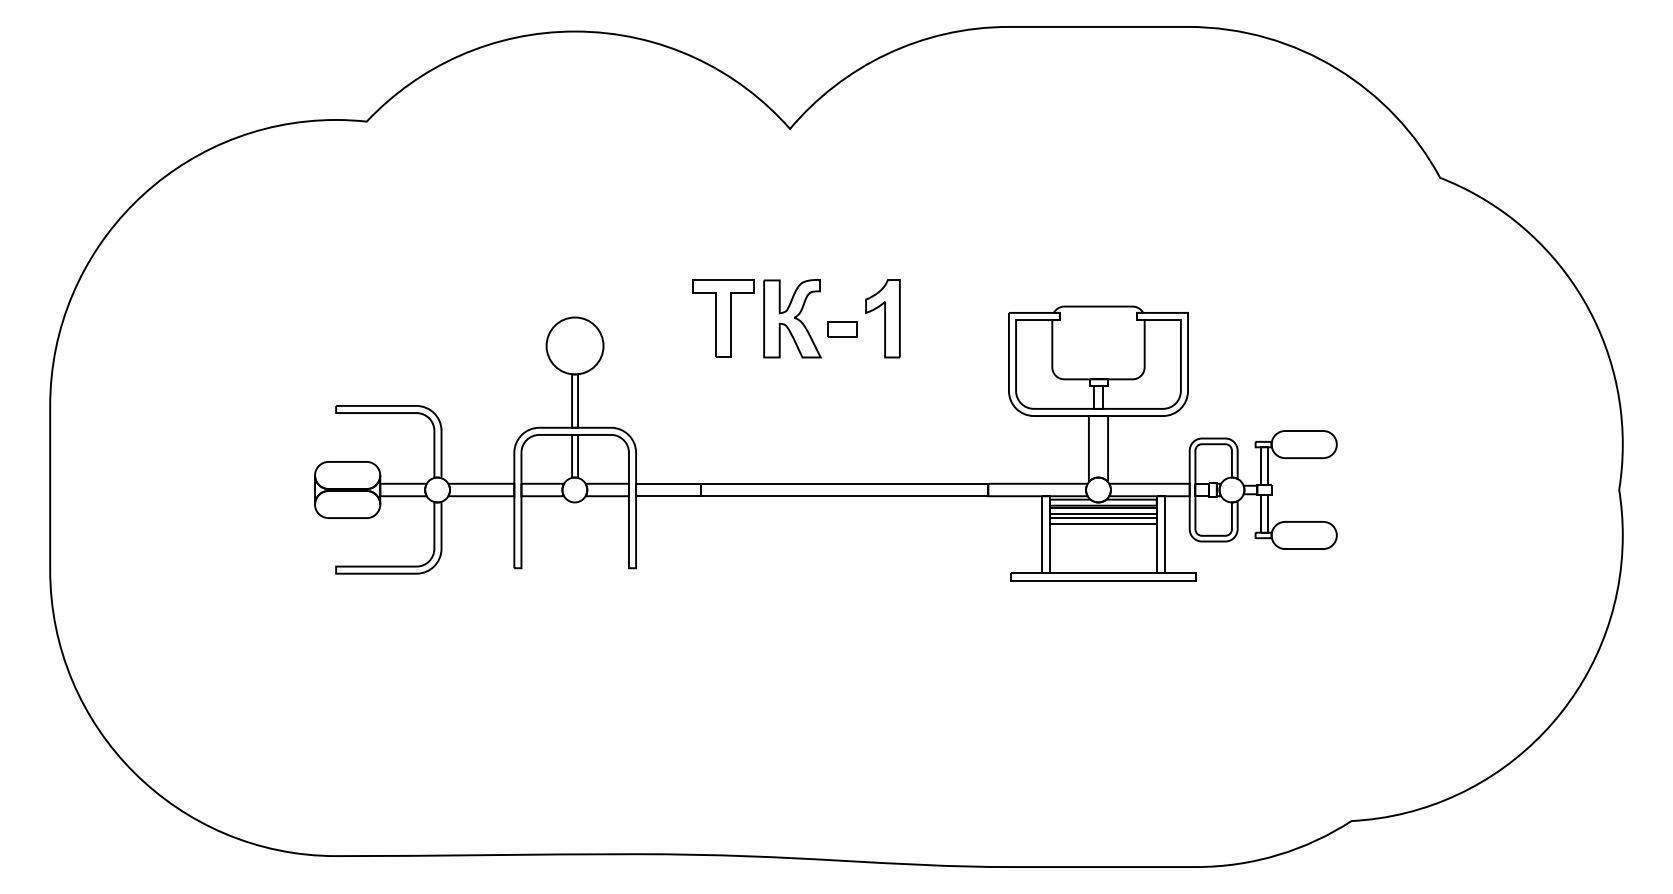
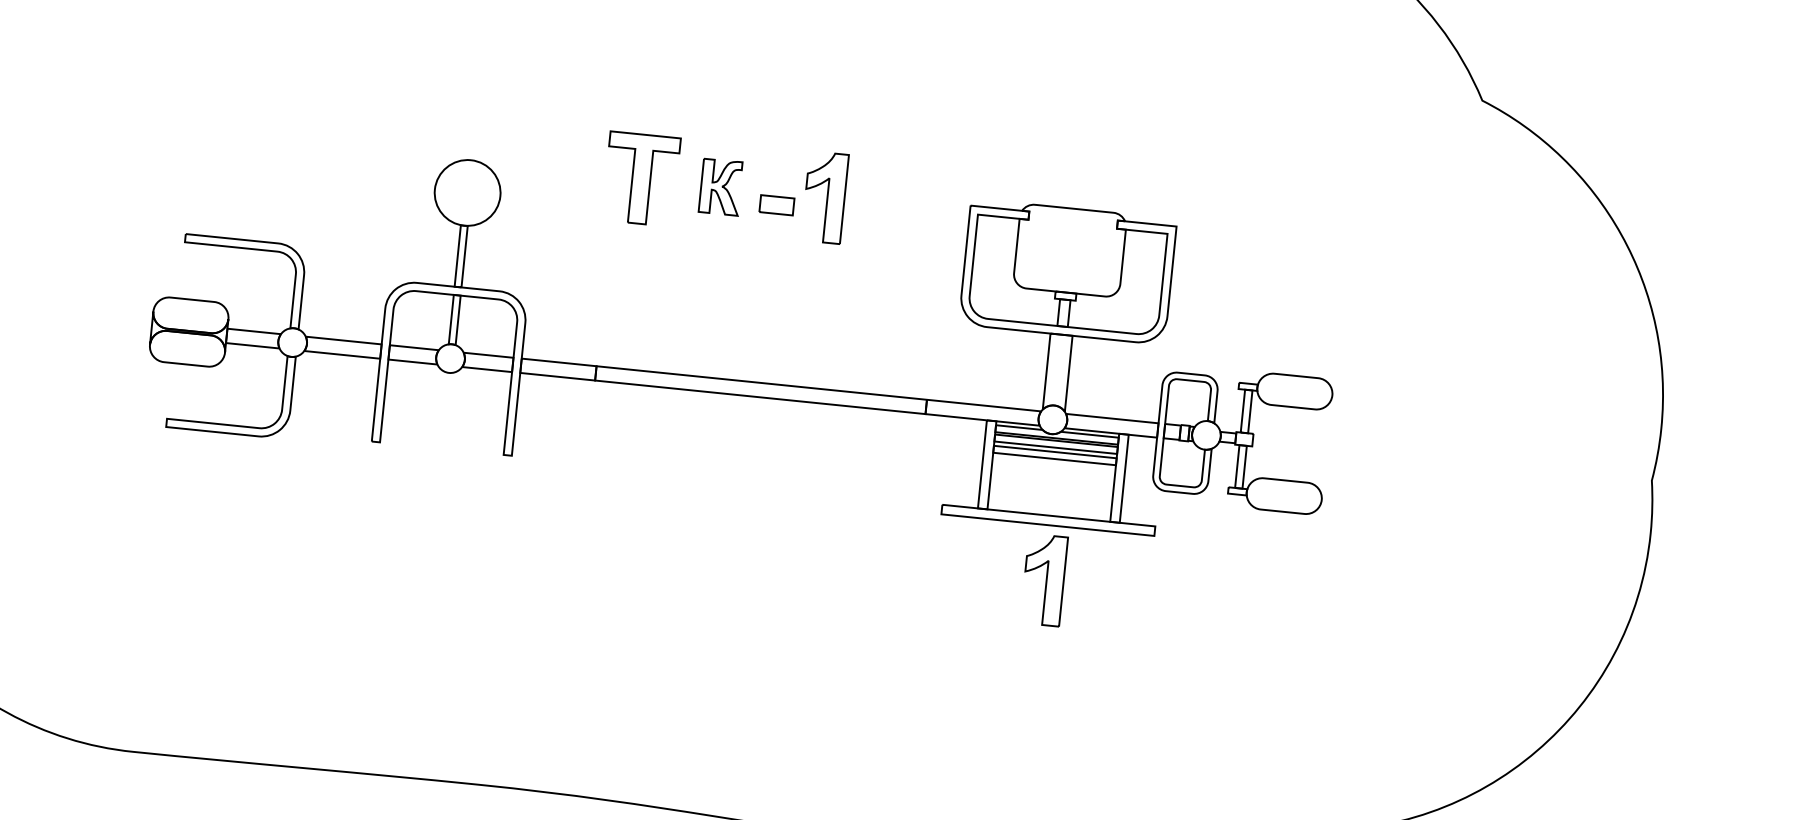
part: (792, 318) -> (720, 186), size x0.6
part: (1104, 628) -> (1043, 579), added

